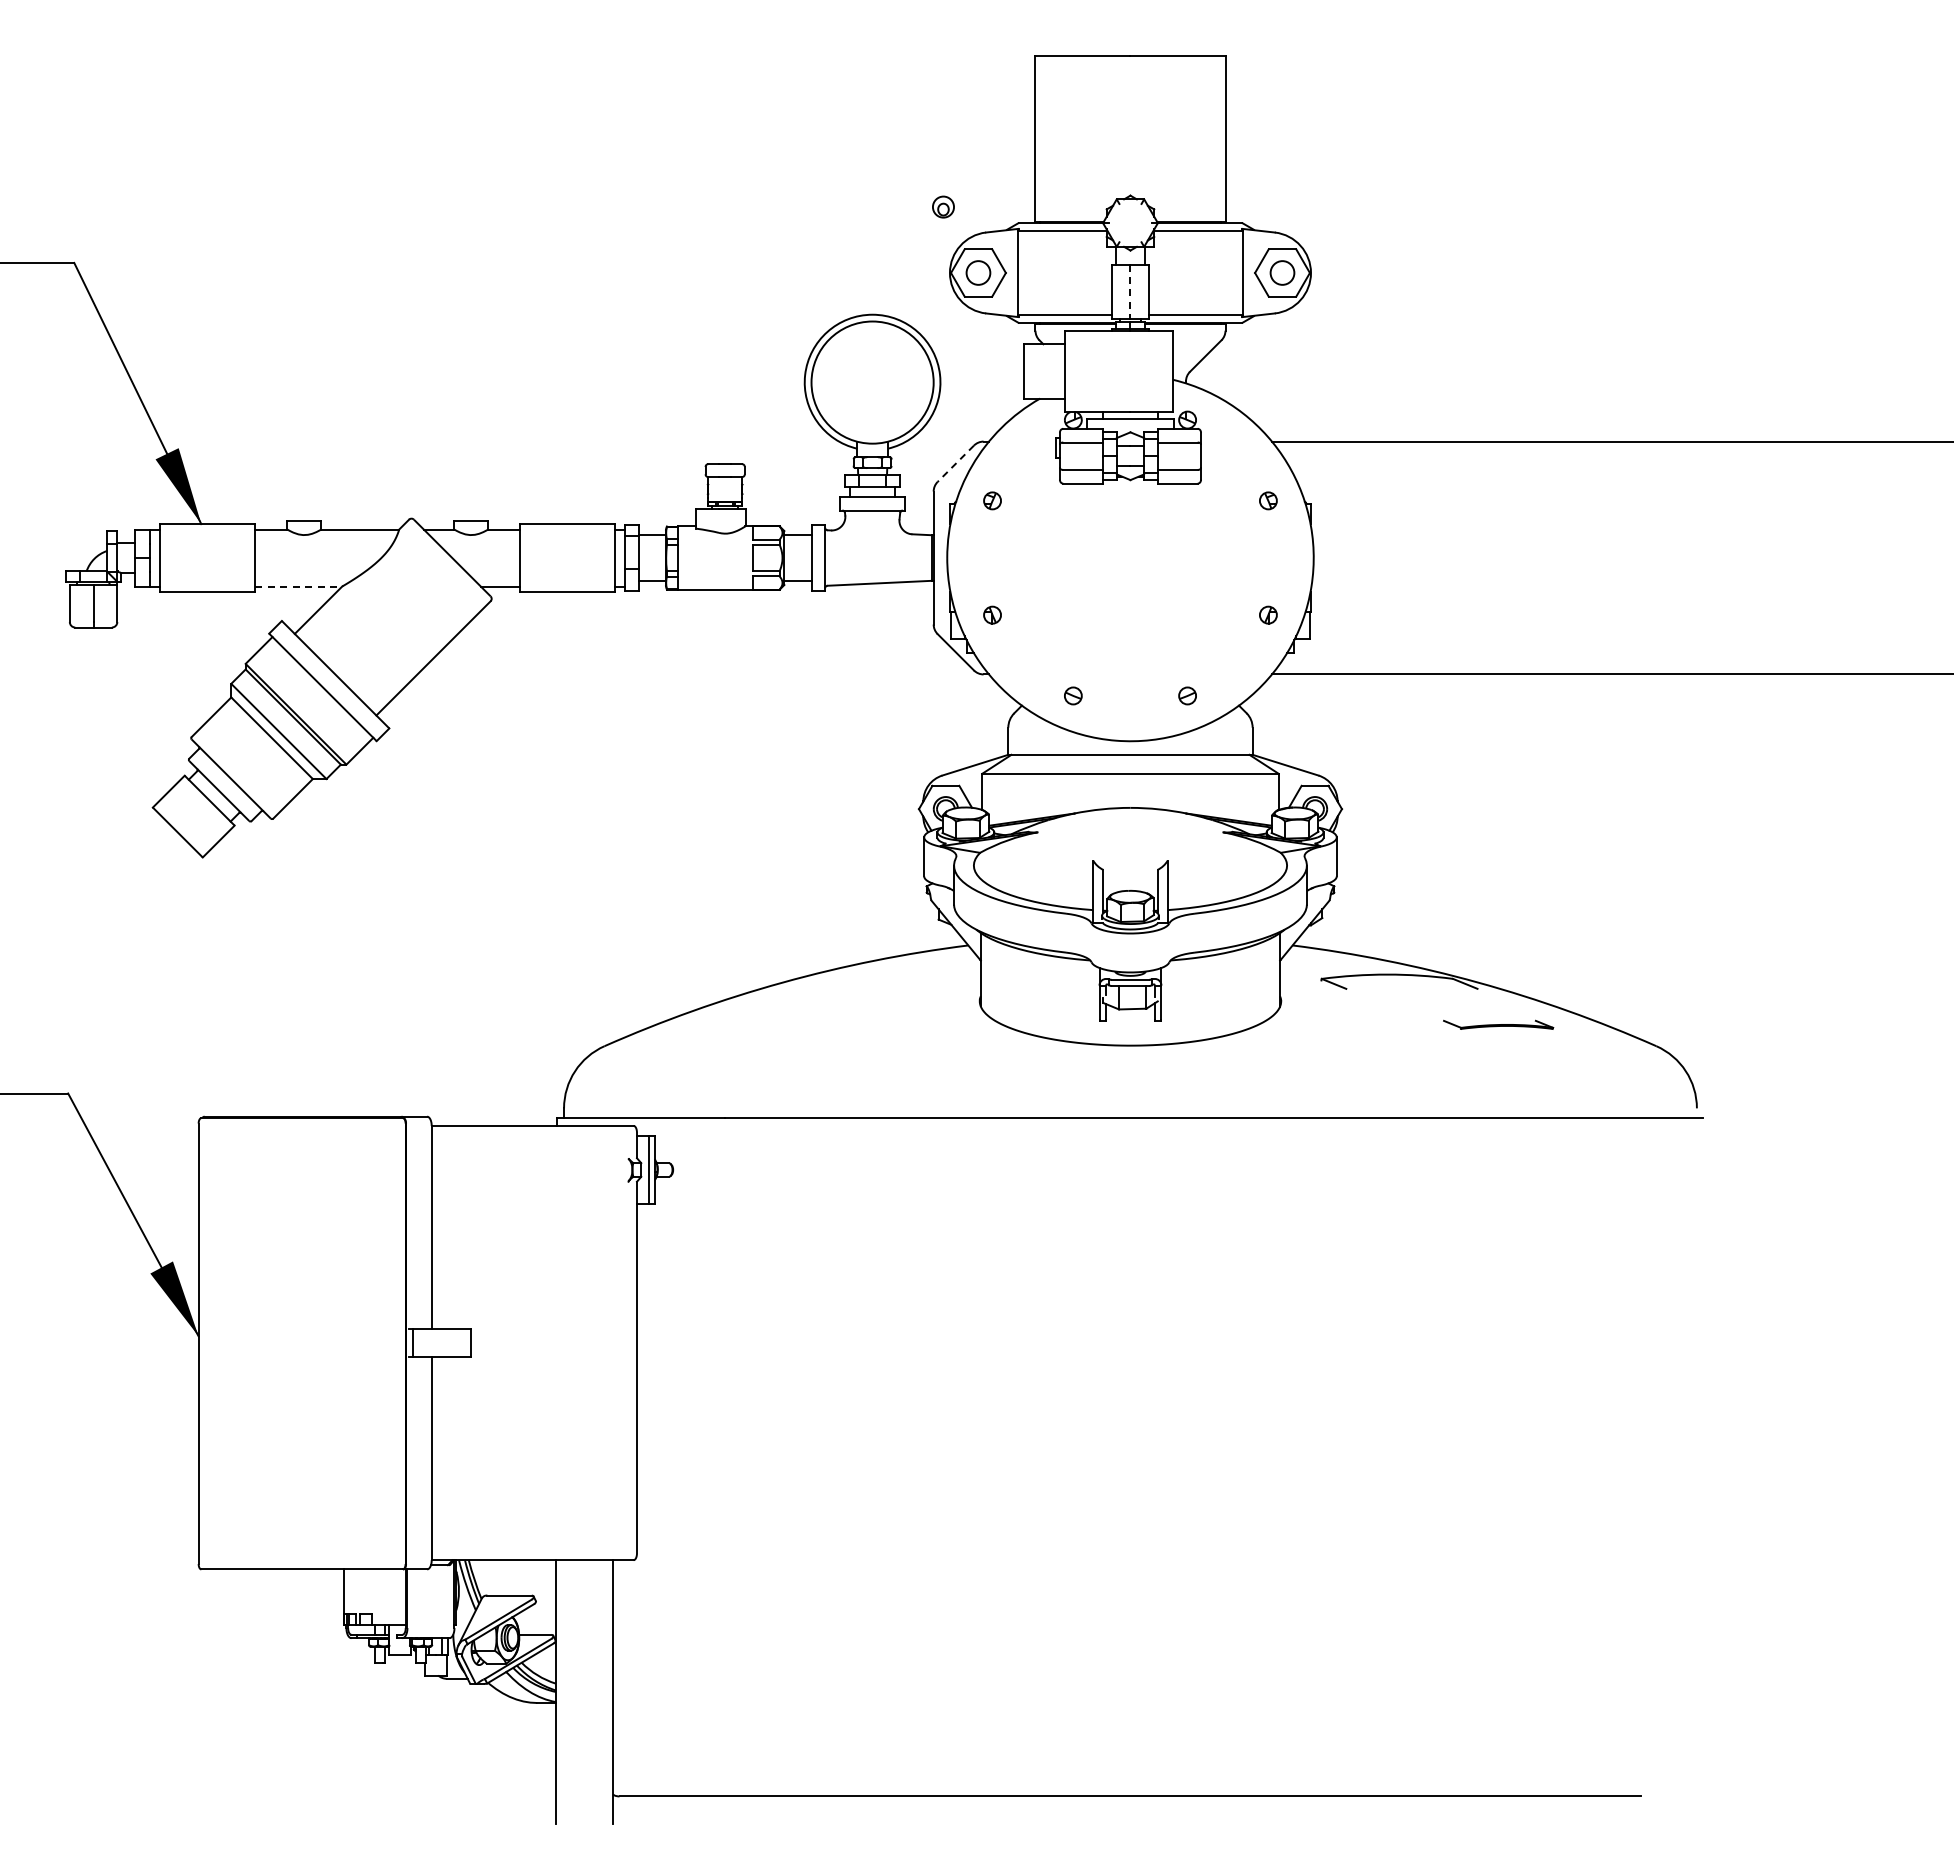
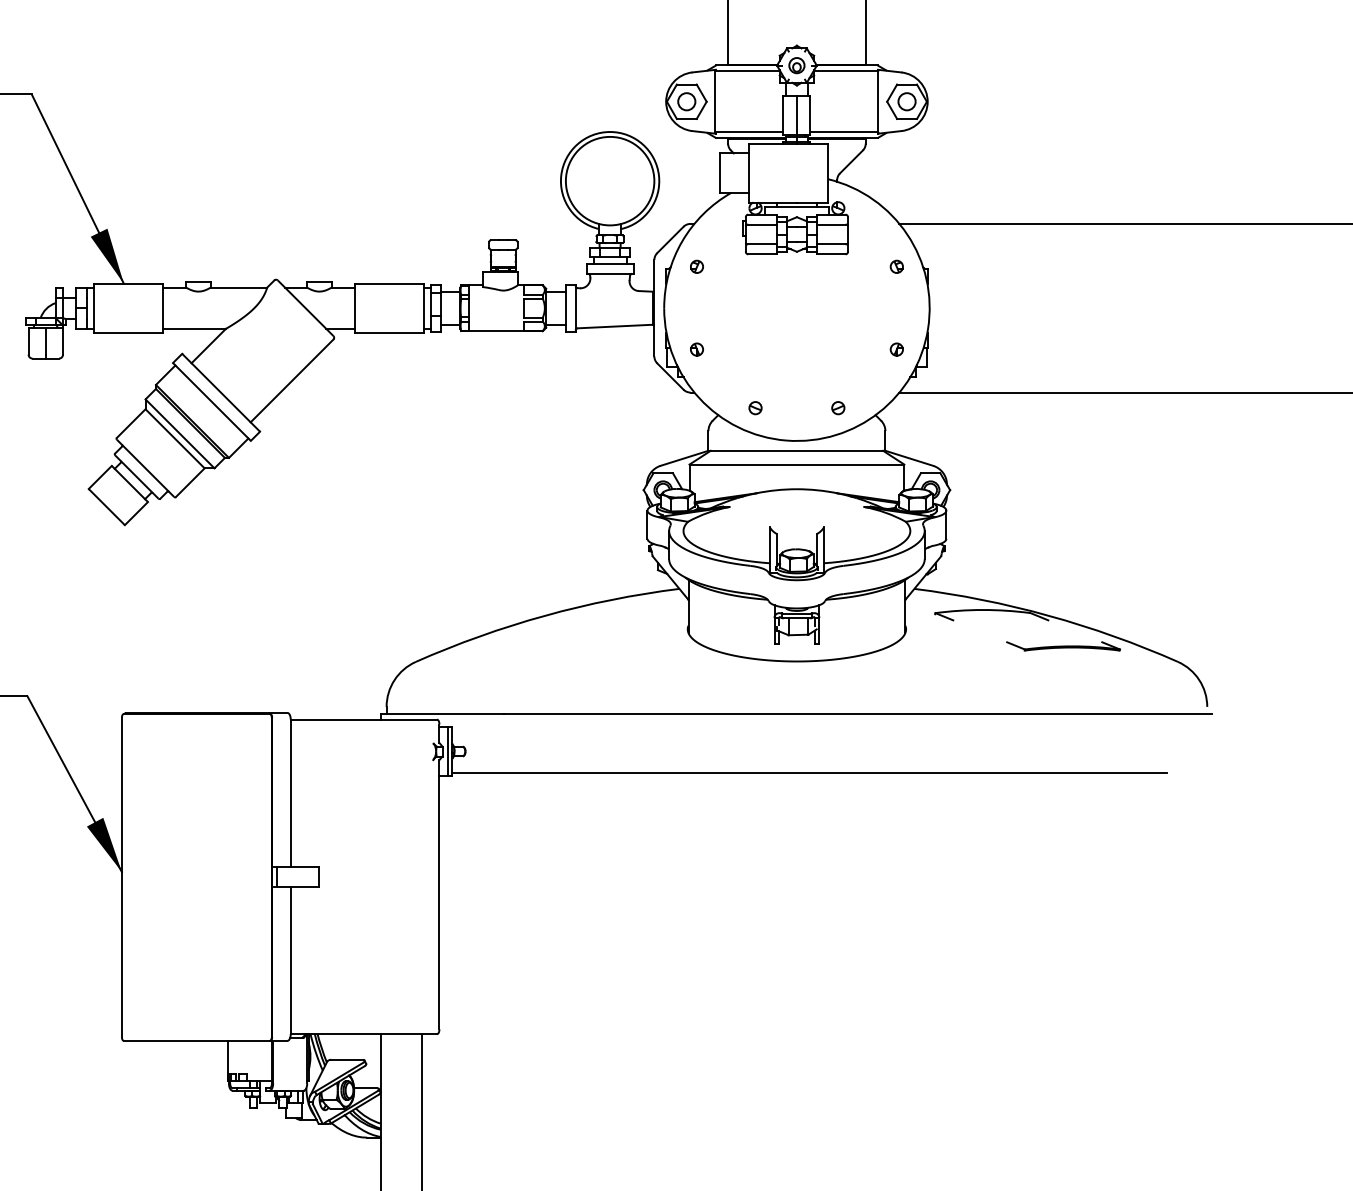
part: (943, 206) -> (796, 65), moved
line: (1130, 292) -> (796, 115), dashed -> solid
line: (955, 463) -> (670, 239), dashed -> solid
line: (299, 586) -> (194, 328), dashed -> solid
part: (1498, 1024) -> (1063, 646), size x1.43
line: (1147, 1199) -> (809, 772), added

